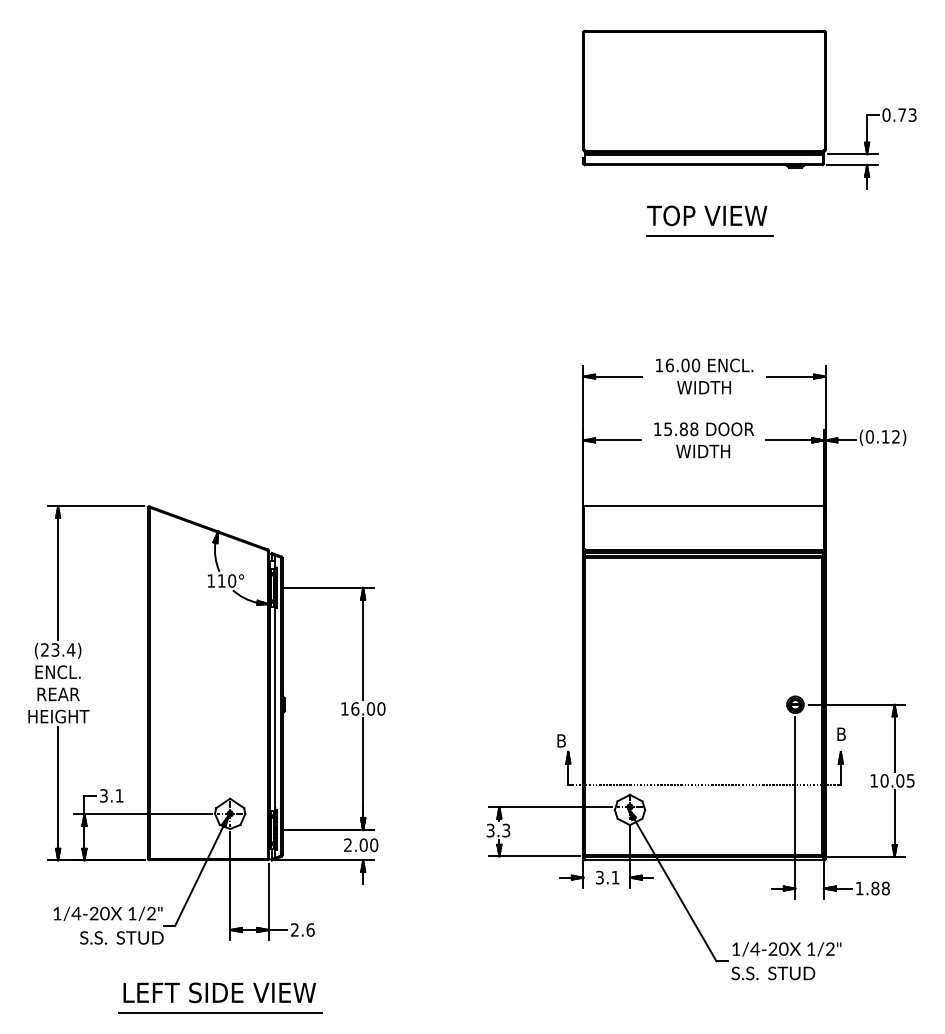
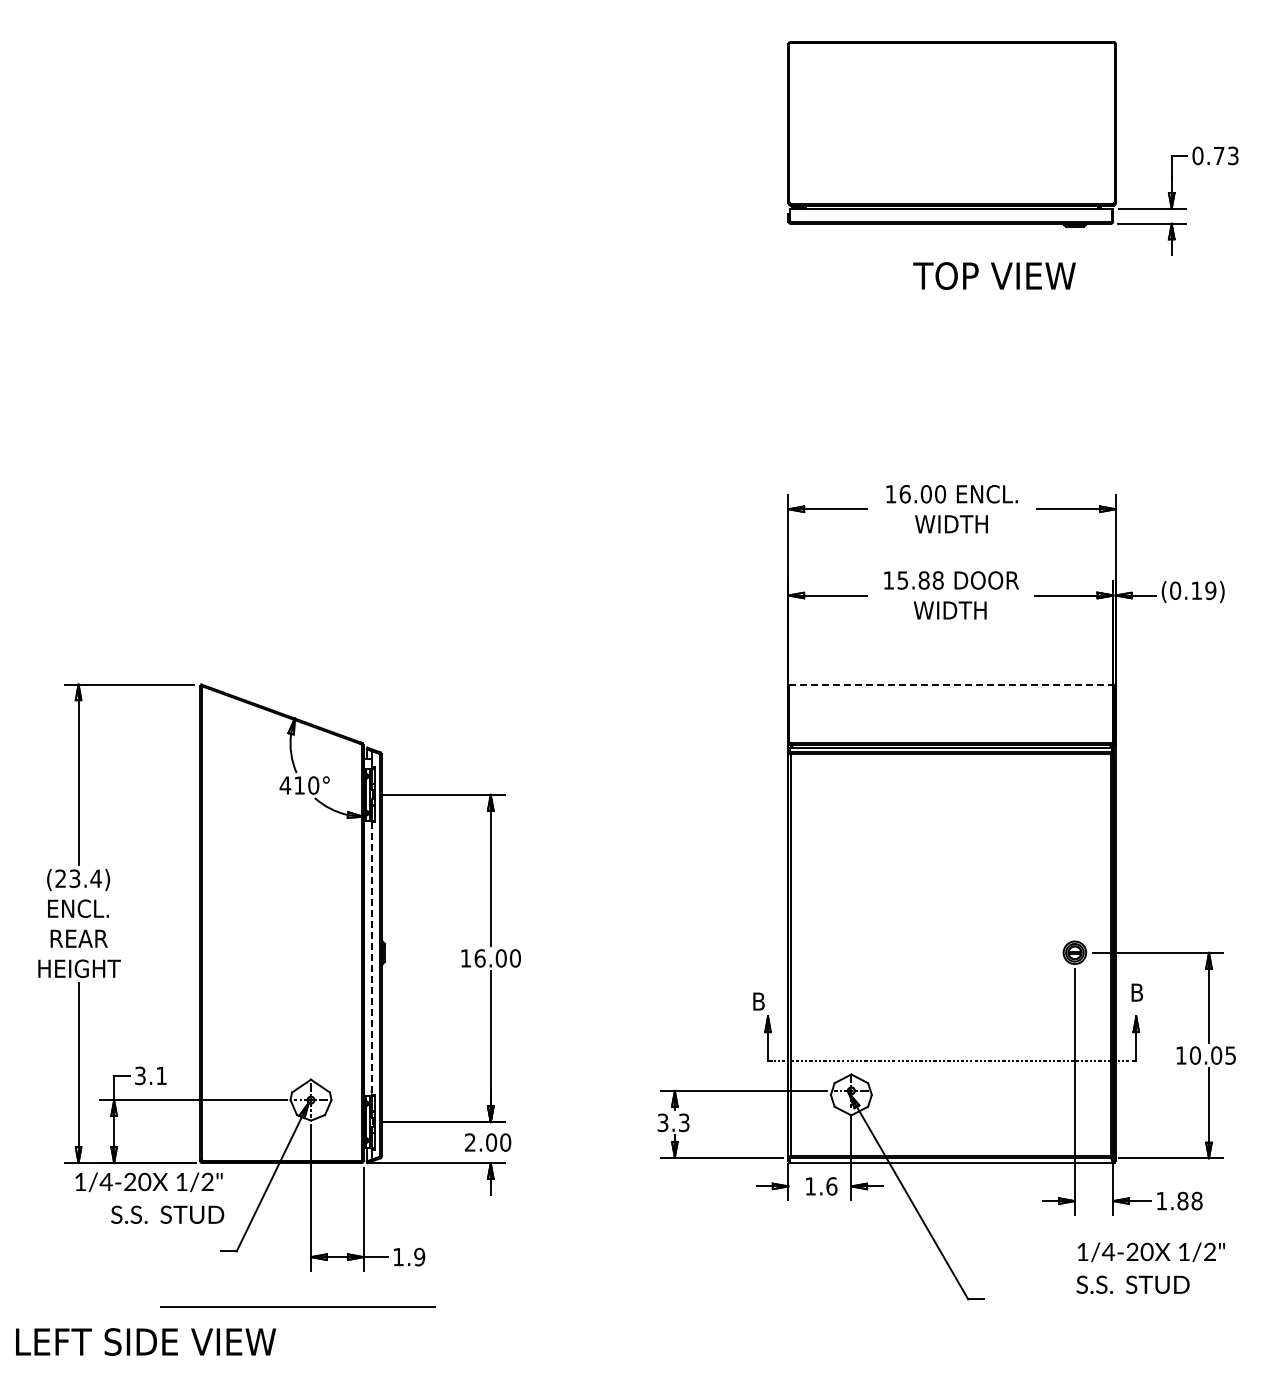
text: (707, 215) -> (994, 275), moved
line: (710, 235) -> (959, 318), removed
text: (895, 436) -> (1210, 590), (0.12) -> (0.19)
line: (704, 506) -> (952, 684), solid -> dashed
text: (211, 581) -> (285, 785), 110° -> 410°
line: (275, 709) -> (372, 958), solid -> dashed
text: (607, 877) -> (821, 1186), 3.1 -> 1.6
text: (108, 925) -> (149, 1197), moved
text: (303, 929) -> (409, 1256), 2.6 -> 1.9
text: (786, 960) -> (1150, 1267), moved
text: (219, 992) -> (145, 1341), moved
line: (220, 1012) -> (297, 1306), moved

